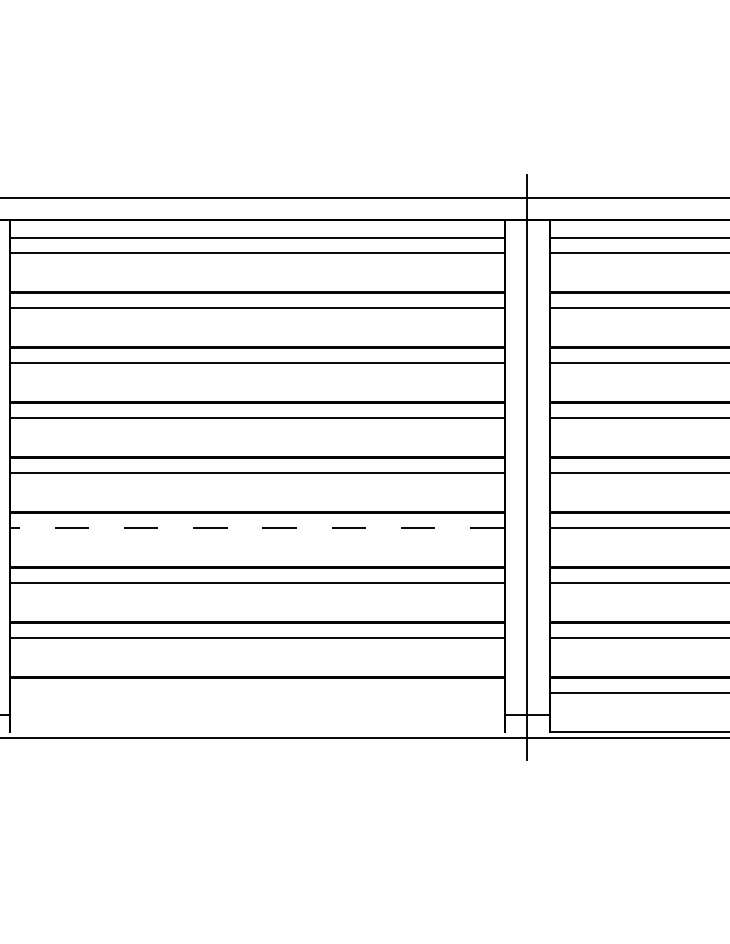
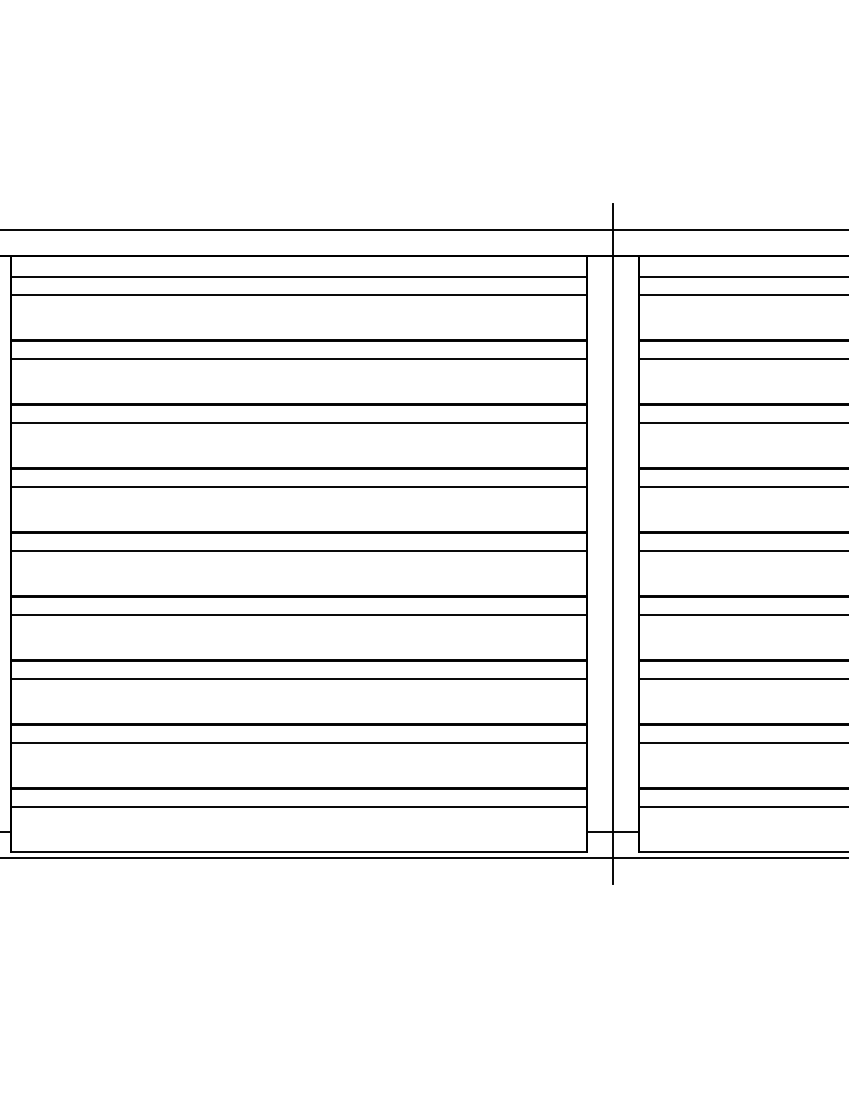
line: (256, 528) -> (298, 614), dashed -> solid
line: (256, 693) -> (298, 806), added
line: (256, 732) -> (298, 852), added

